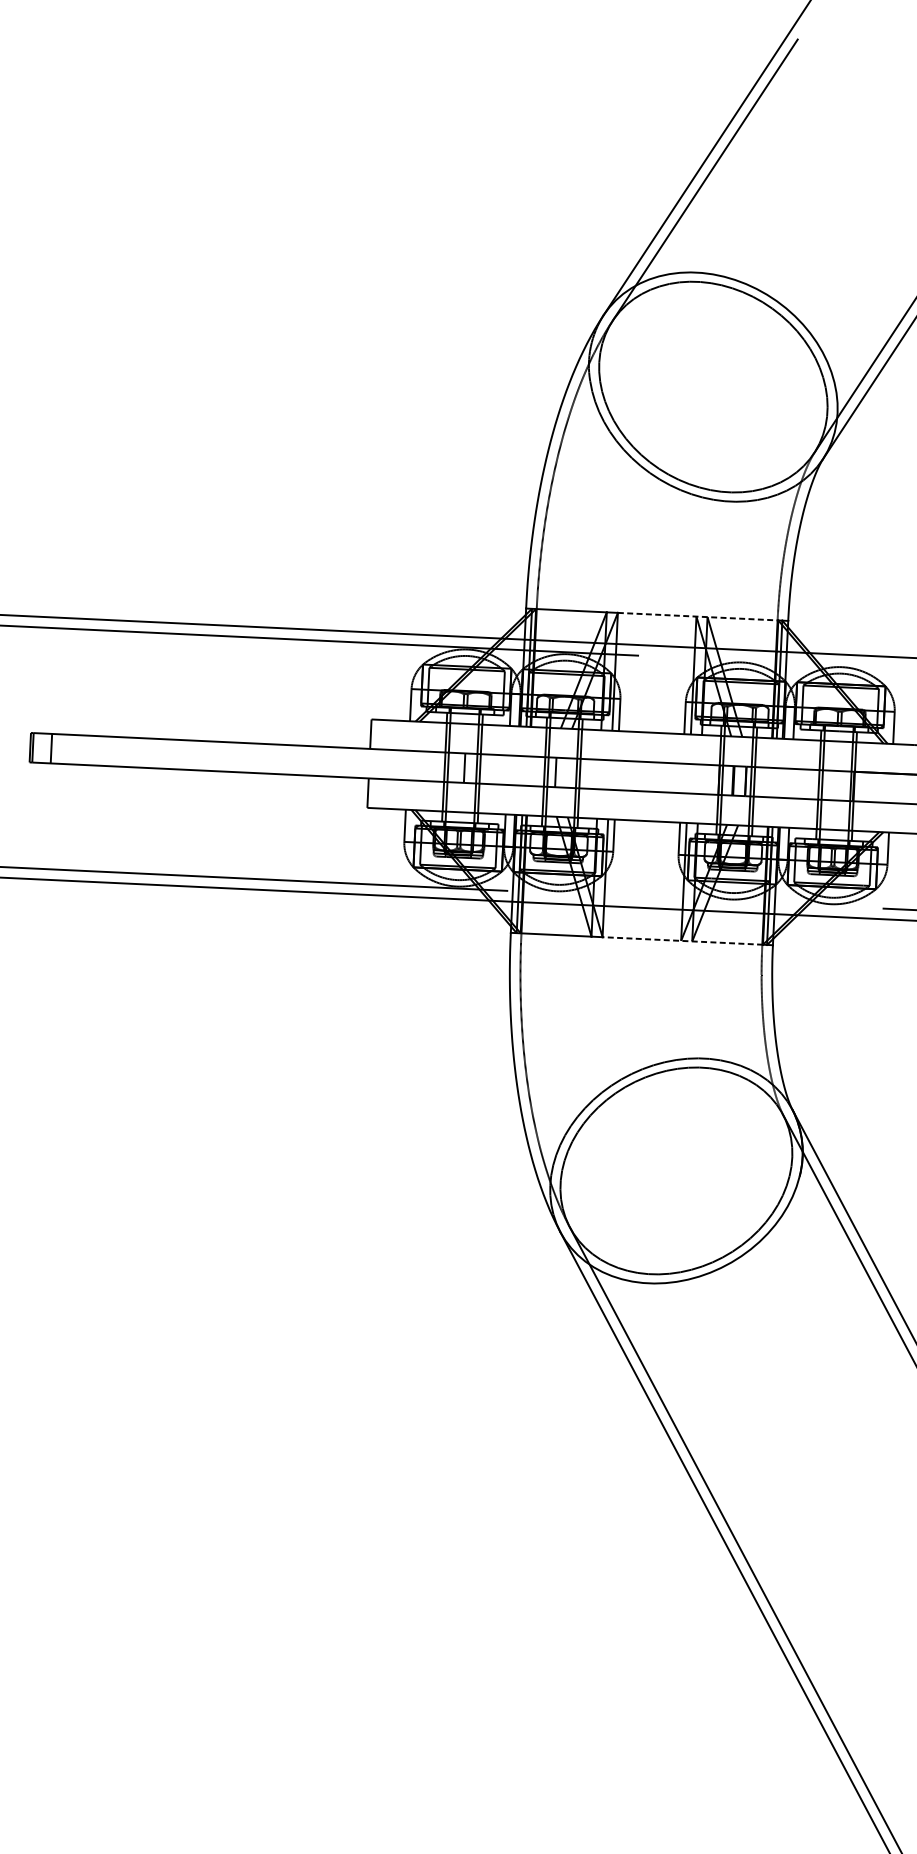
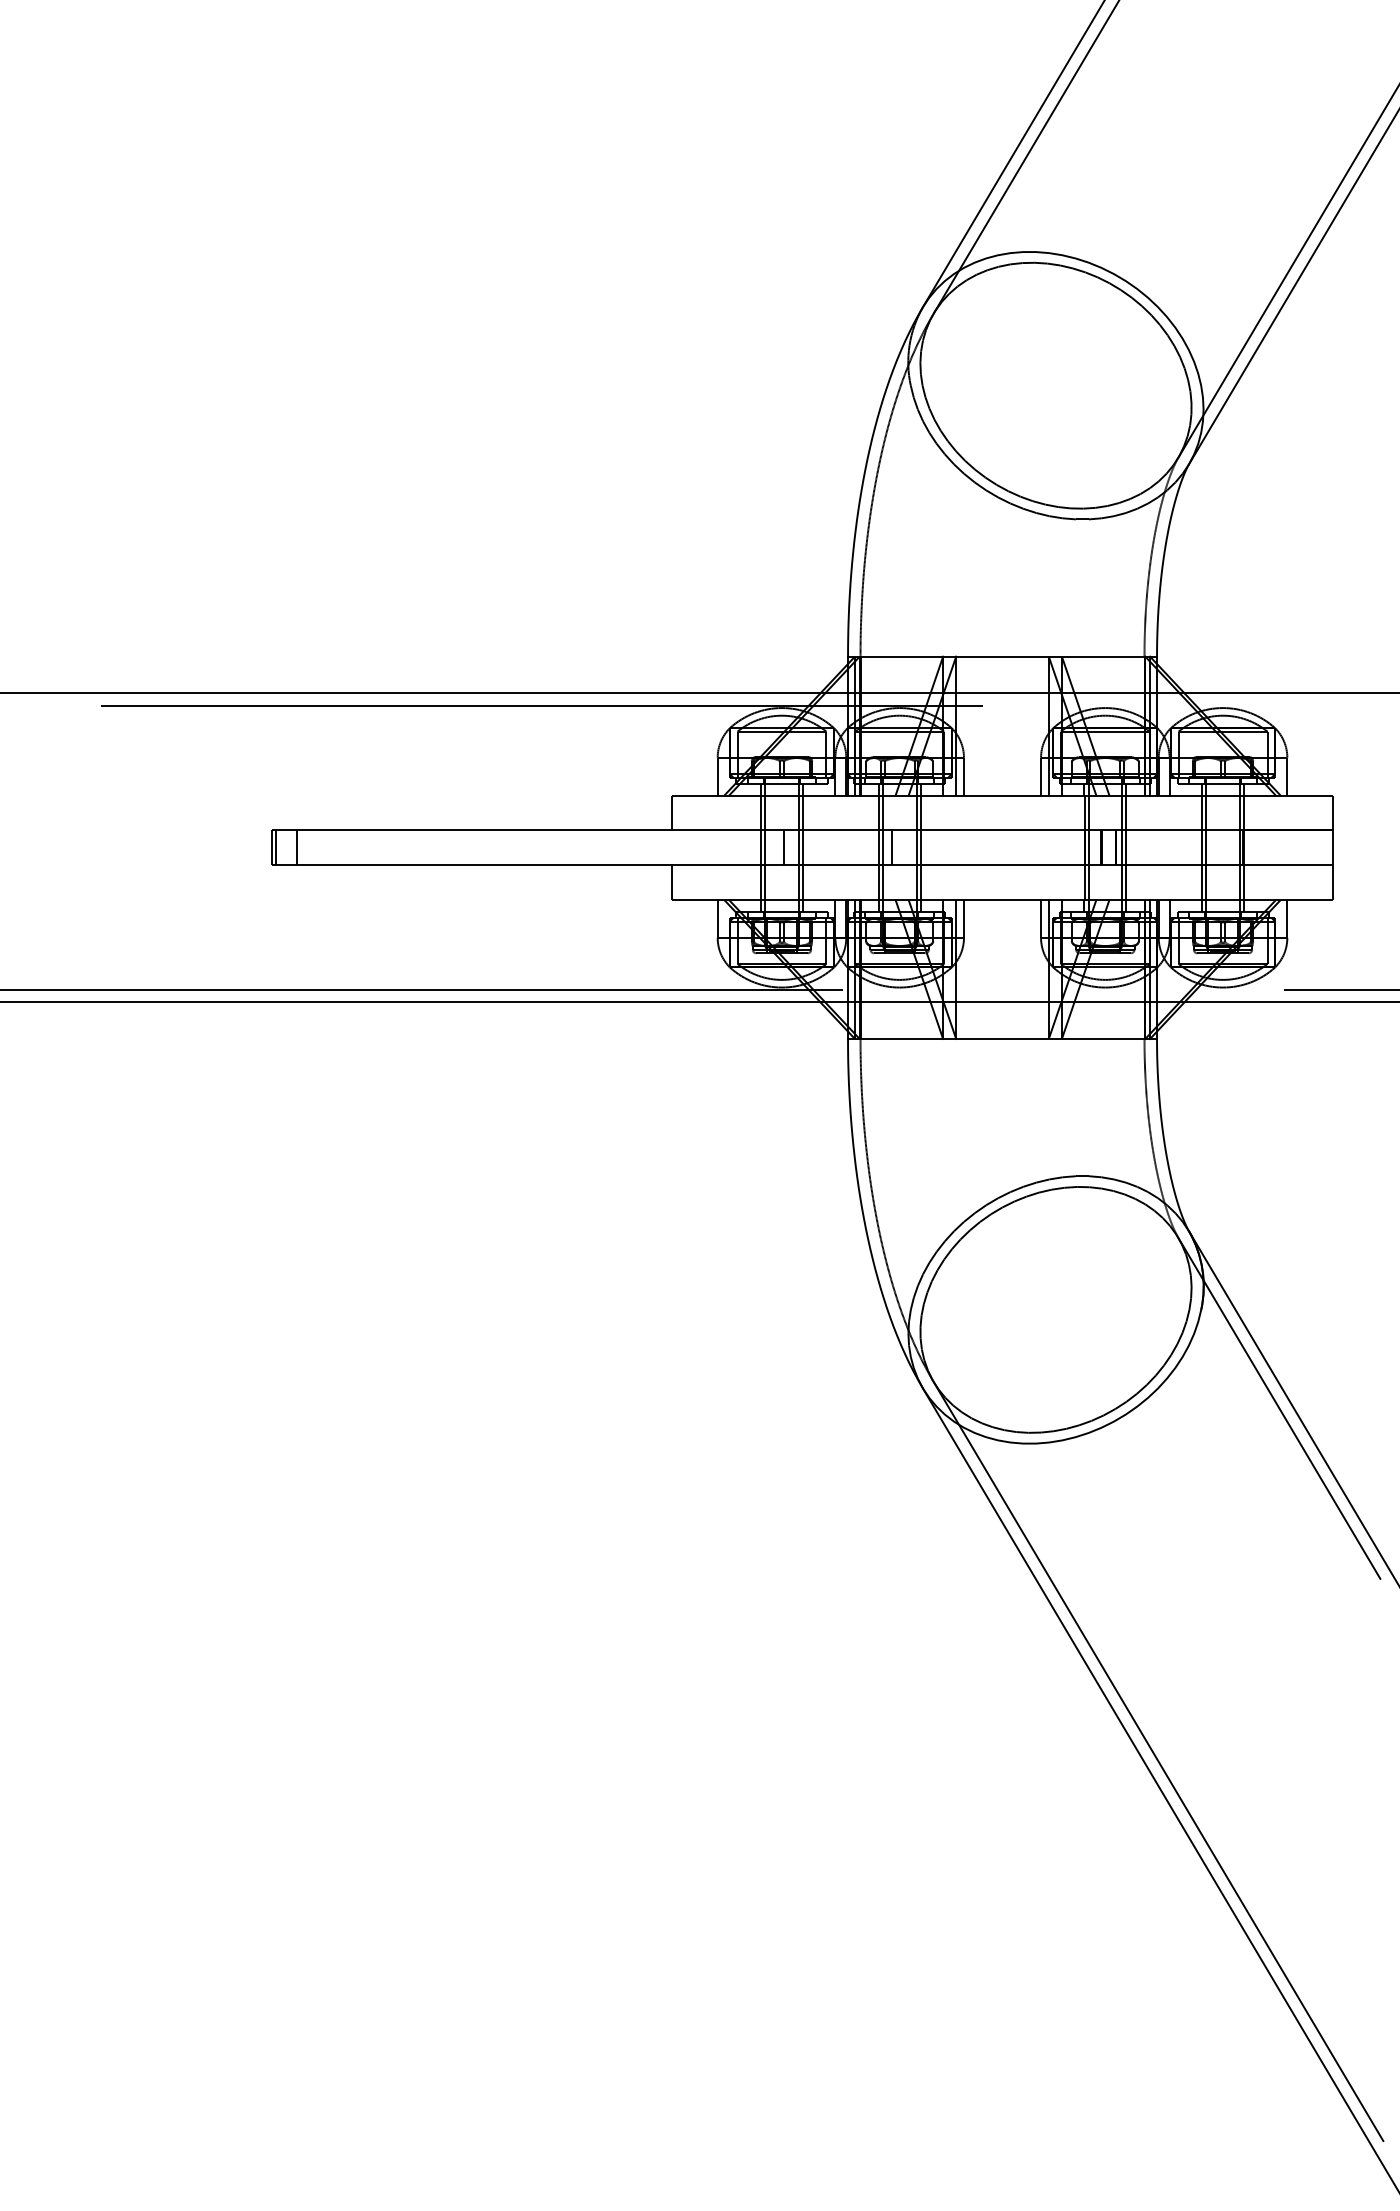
line: (697, 616) -> (1050, 656), dashed -> solid
line: (682, 941) -> (1050, 1039), dashed -> solid

